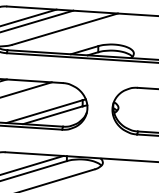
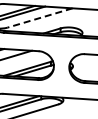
line: (65, 28) -> (40, 17), solid -> dashed

